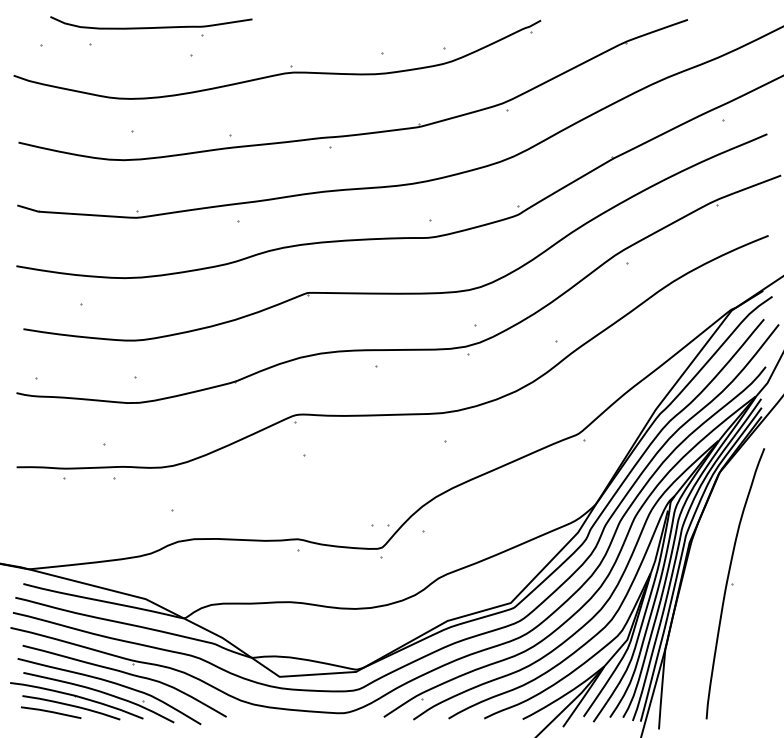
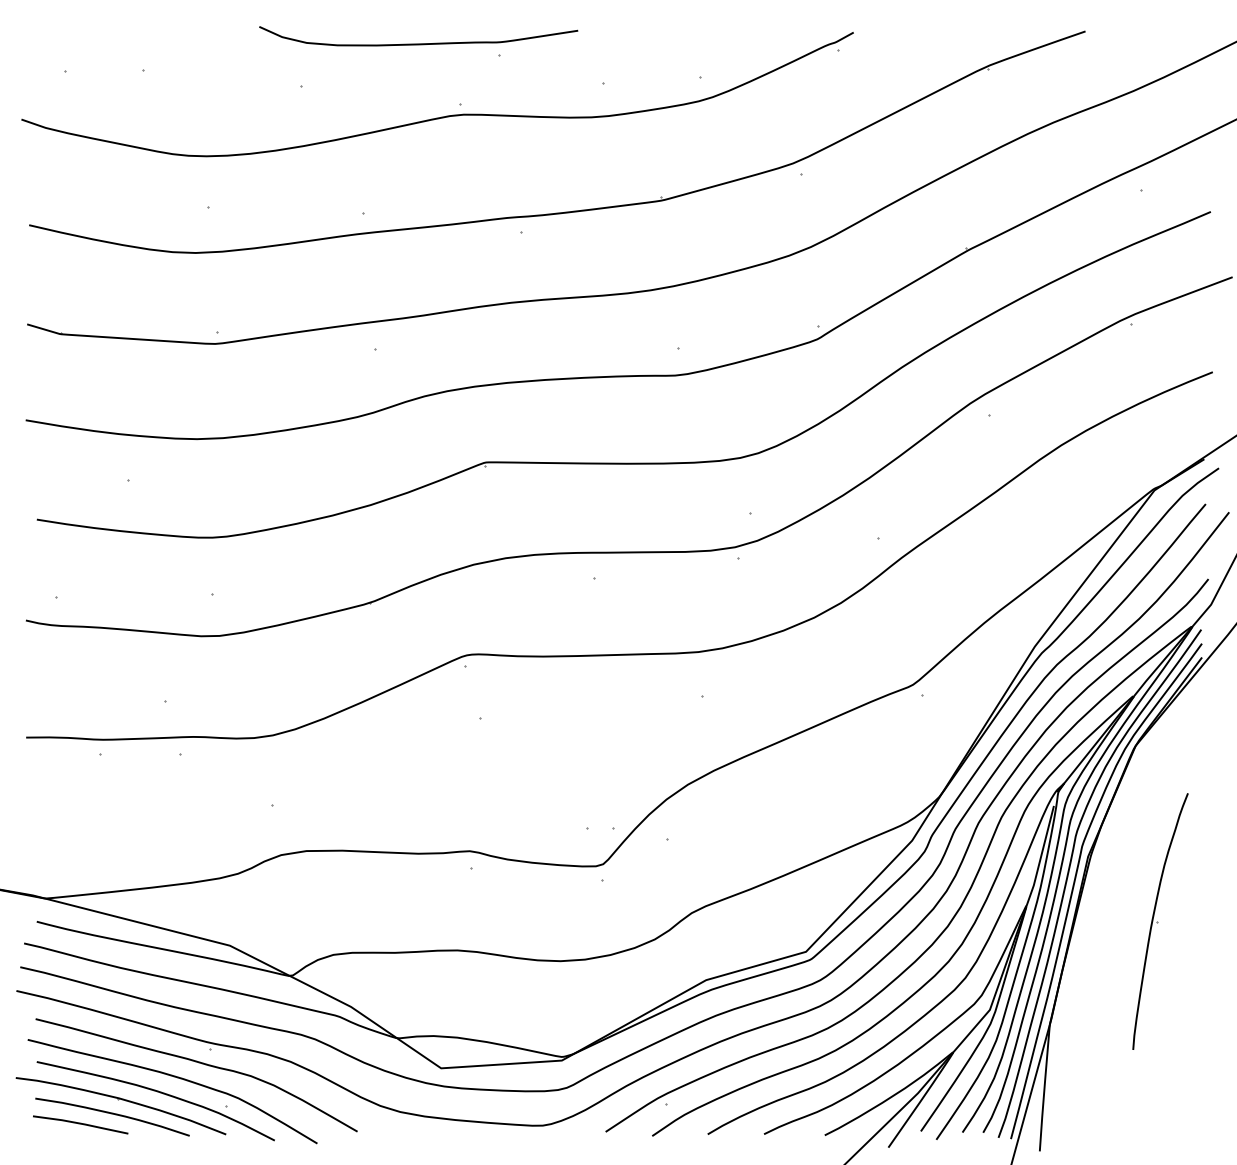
part: (151, 26) -> (418, 42), moved
part: (735, 583) -> (1160, 921), size x0.6

